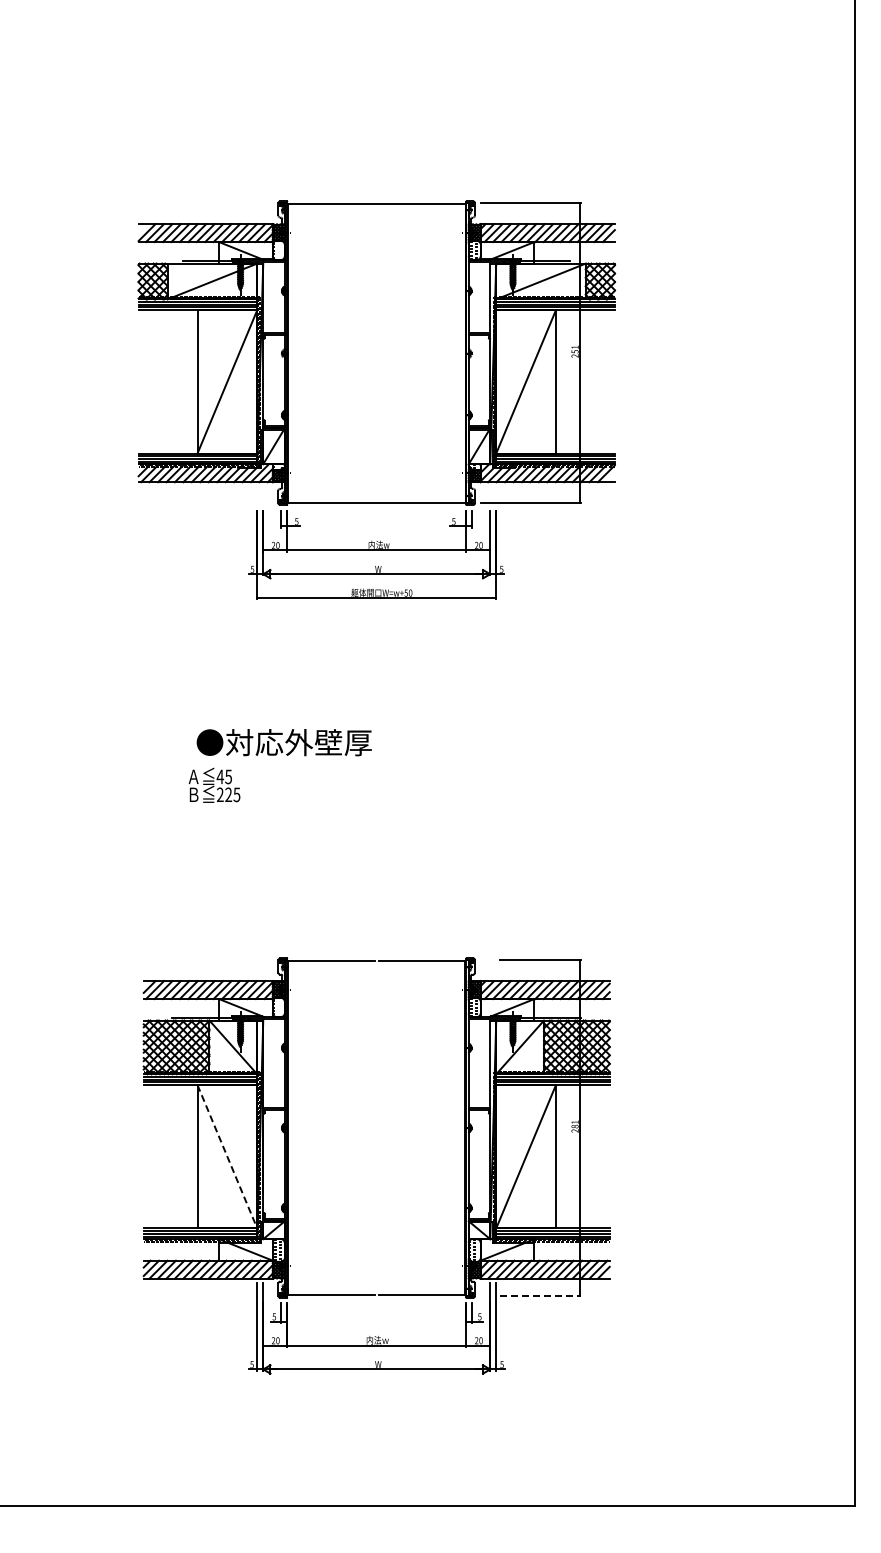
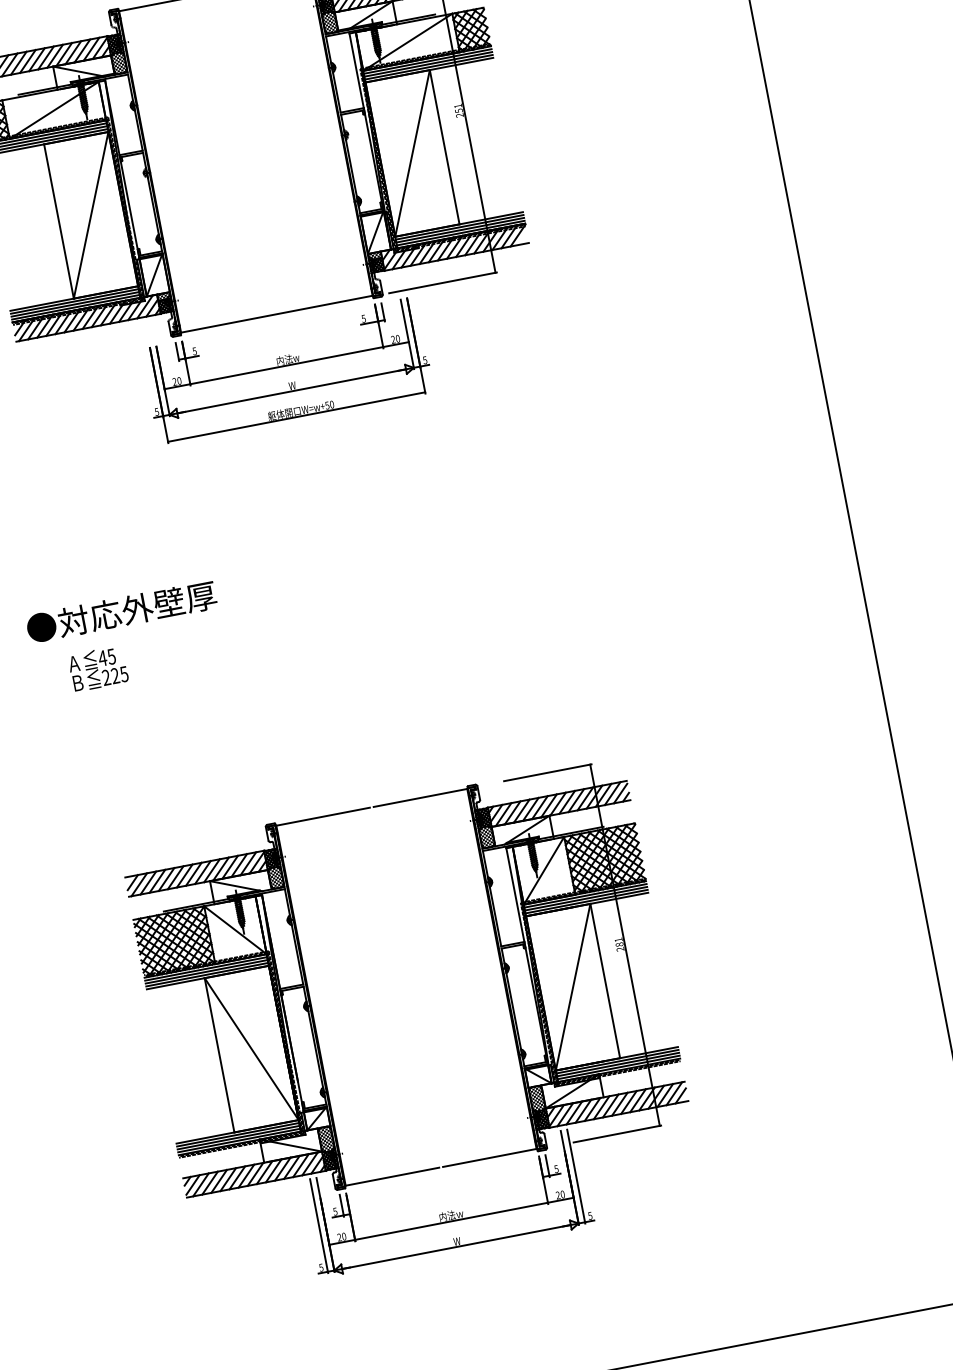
text: (283, 742) -> (120, 612), moved
text: (214, 784) -> (98, 667), moved
line: (227, 1156) -> (251, 1048), dashed -> solid
line: (540, 1295) -> (617, 1133), dashed -> solid

